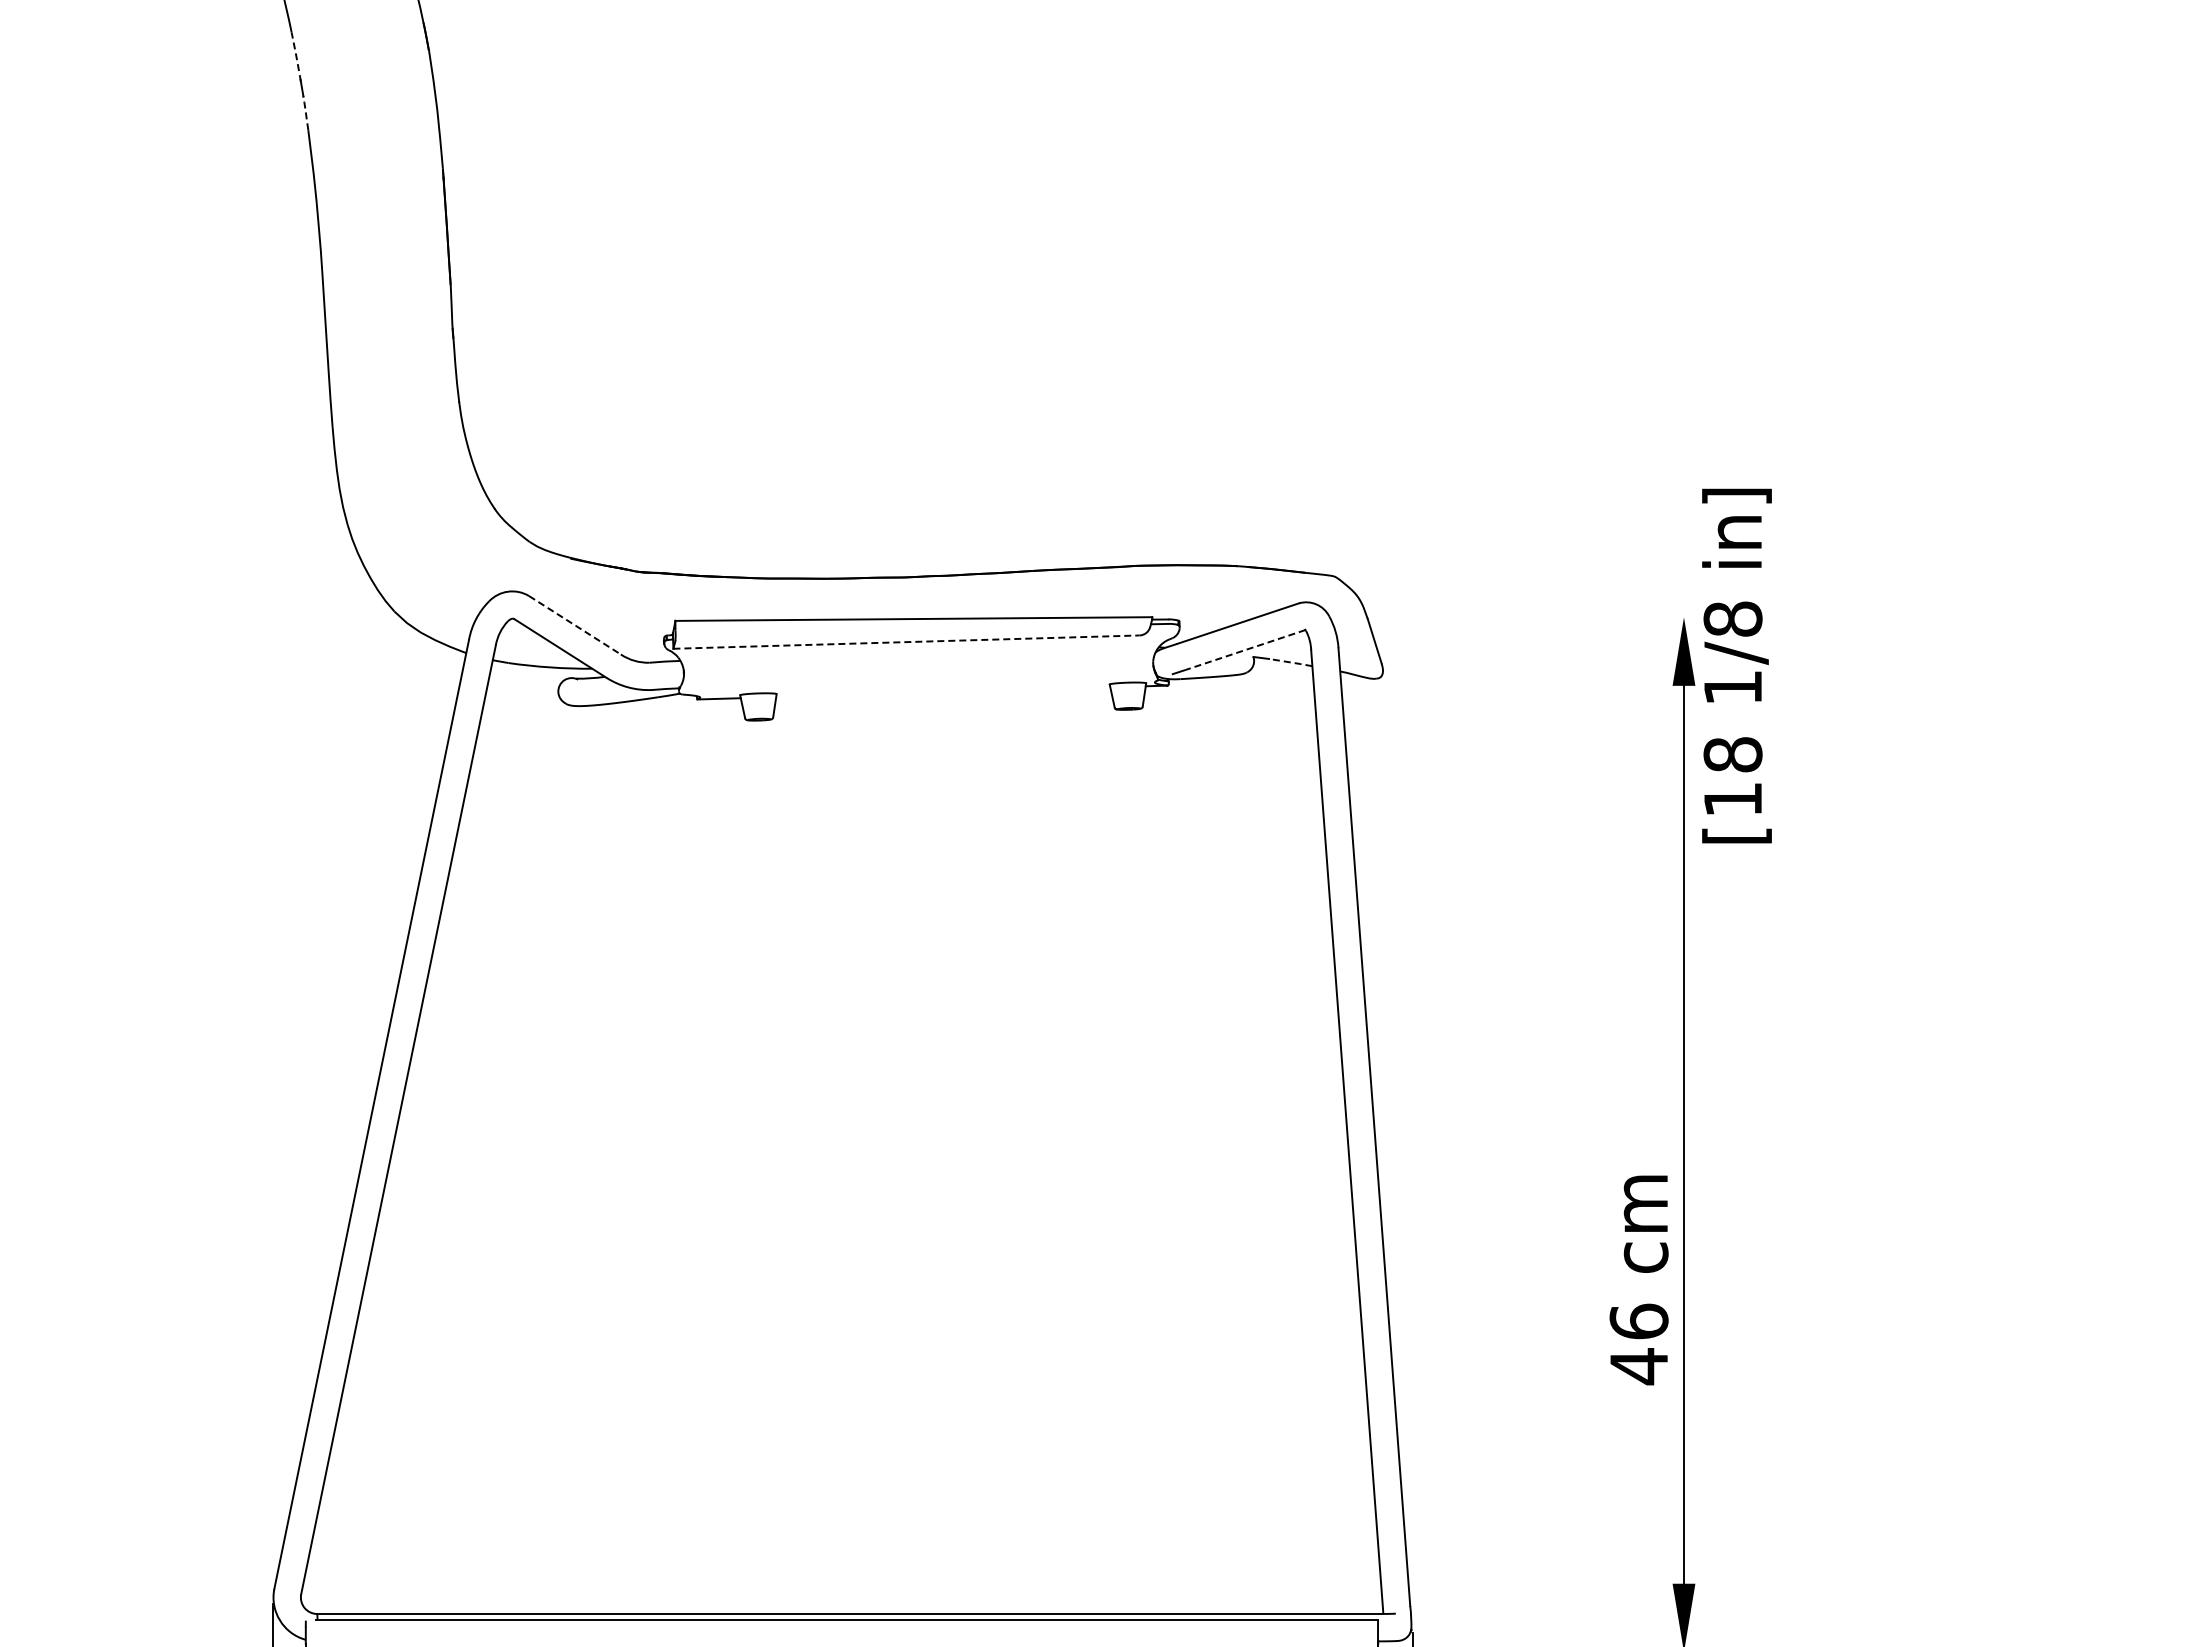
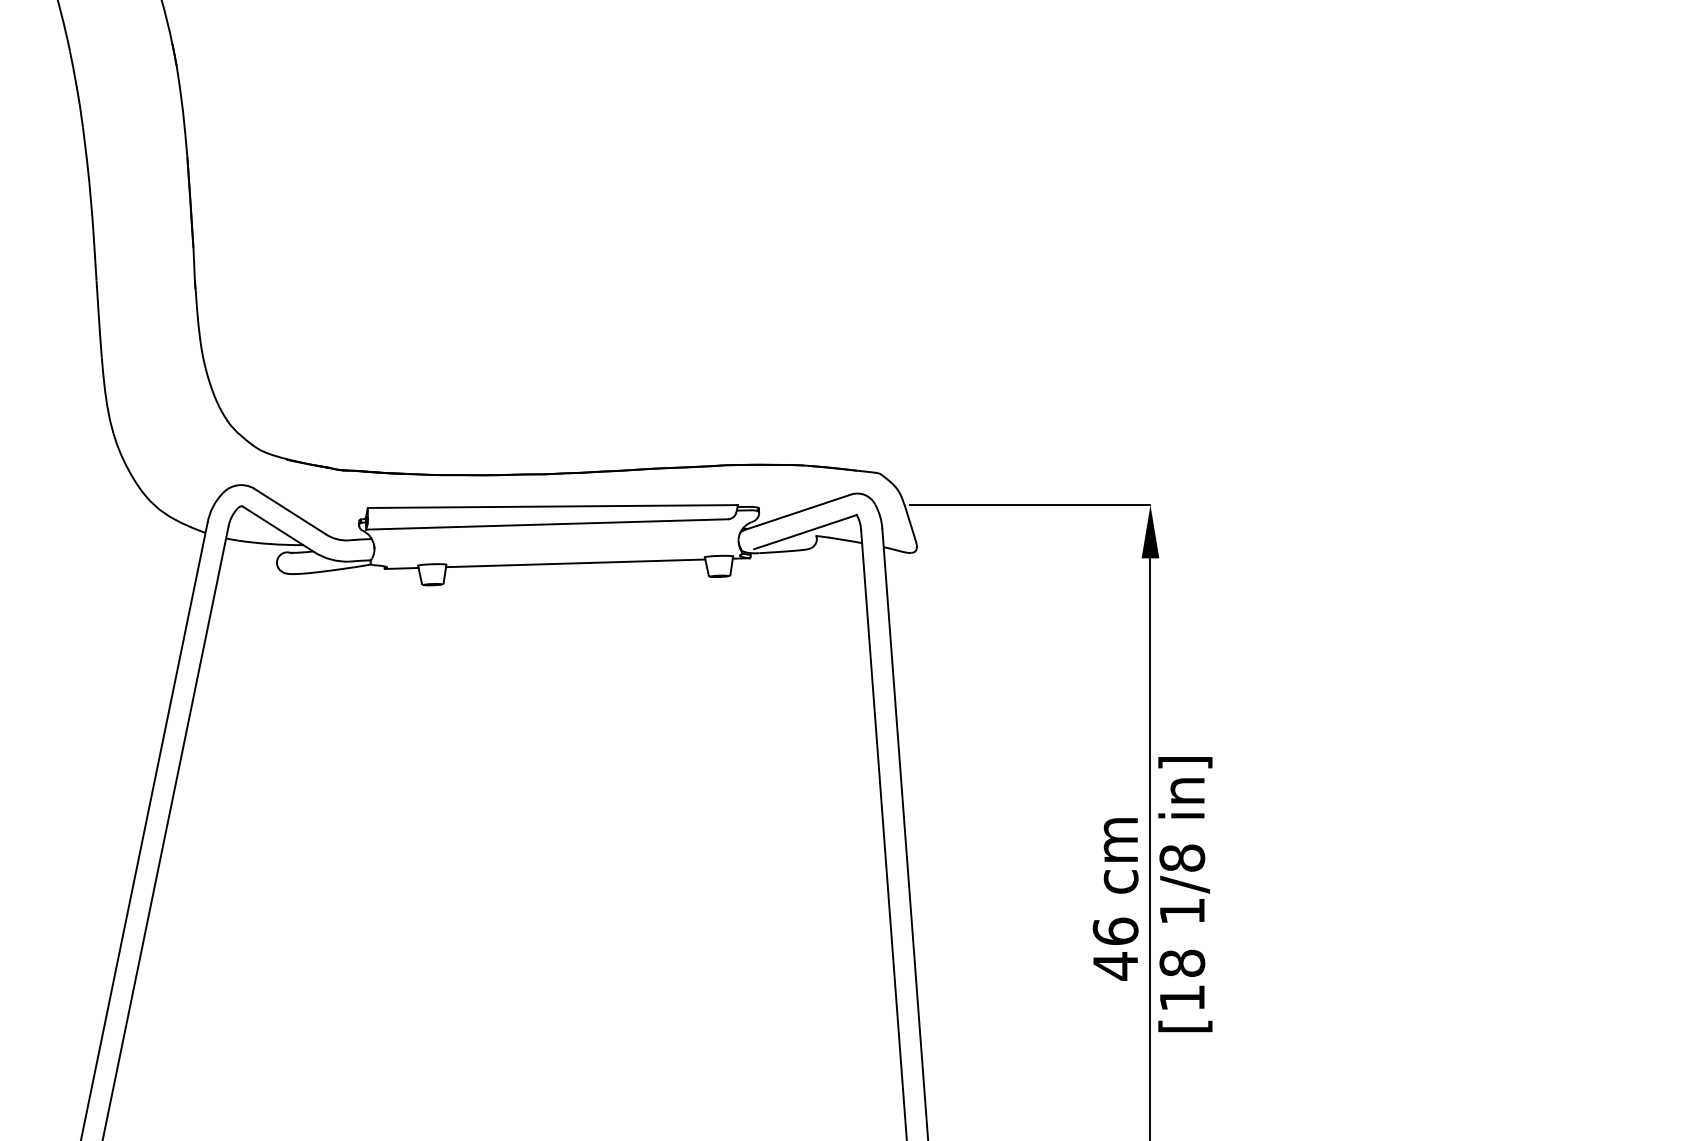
line: (296, 56) -> (73, 70), dashed -> solid
line: (305, 111) -> (80, 112), dashed -> solid
line: (1528, 617) -> (1029, 505), added
line: (575, 625) -> (290, 511), dashed -> solid
line: (906, 642) -> (547, 524), dashed -> solid
line: (1245, 650) -> (810, 530), dashed -> solid
line: (1291, 662) -> (845, 540), dashed -> solid
text: (1736, 665) -> (1185, 894), moved
line: (943, 692) -> (575, 563), added
text: (1638, 1280) -> (1115, 899), moved

